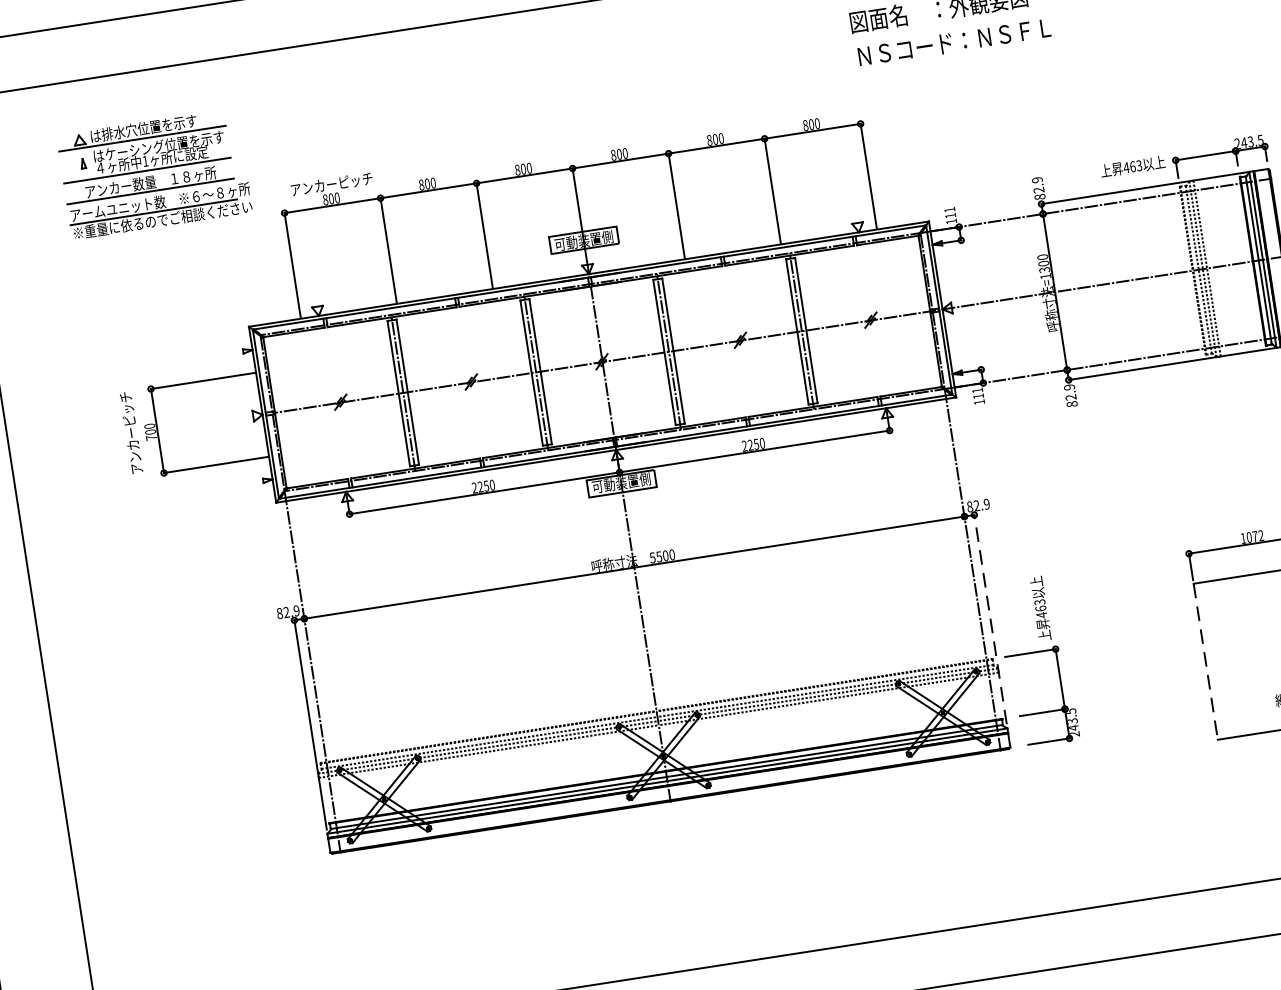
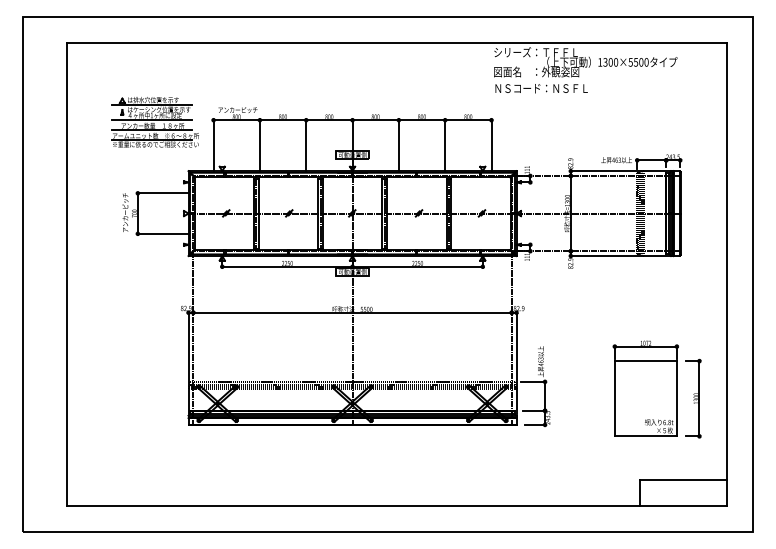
part: (153, 174) -> (154, 122), moved
line: (990, 618) -> (516, 362), dashed -> solid
line: (1204, 661) -> (614, 398), dashed -> solid

